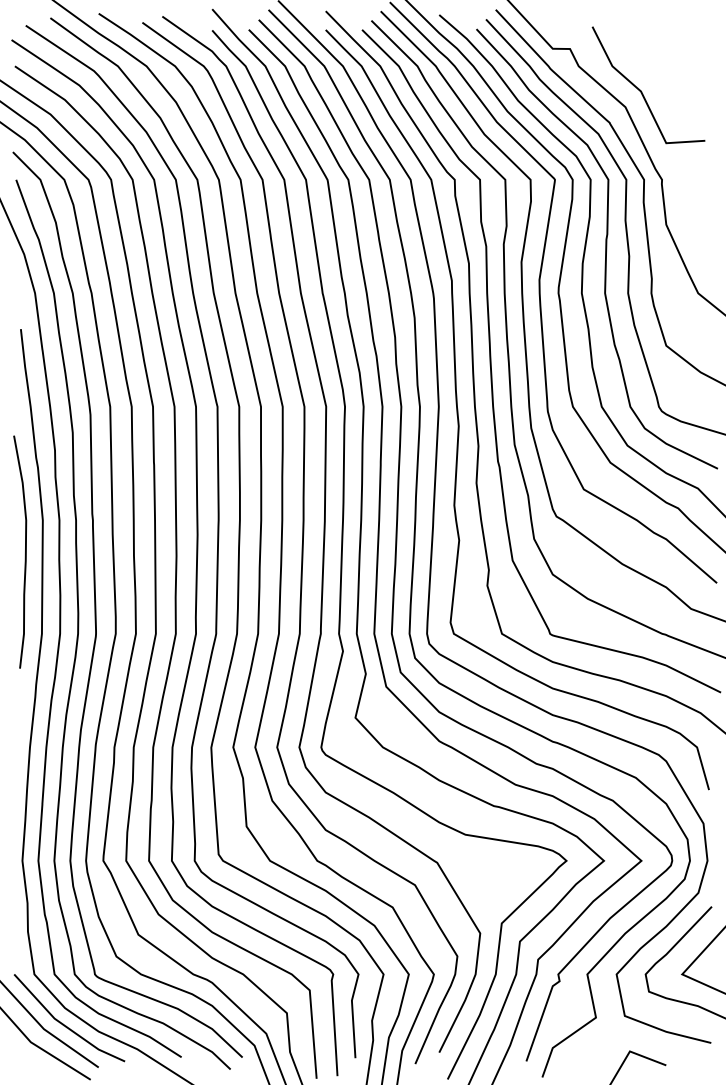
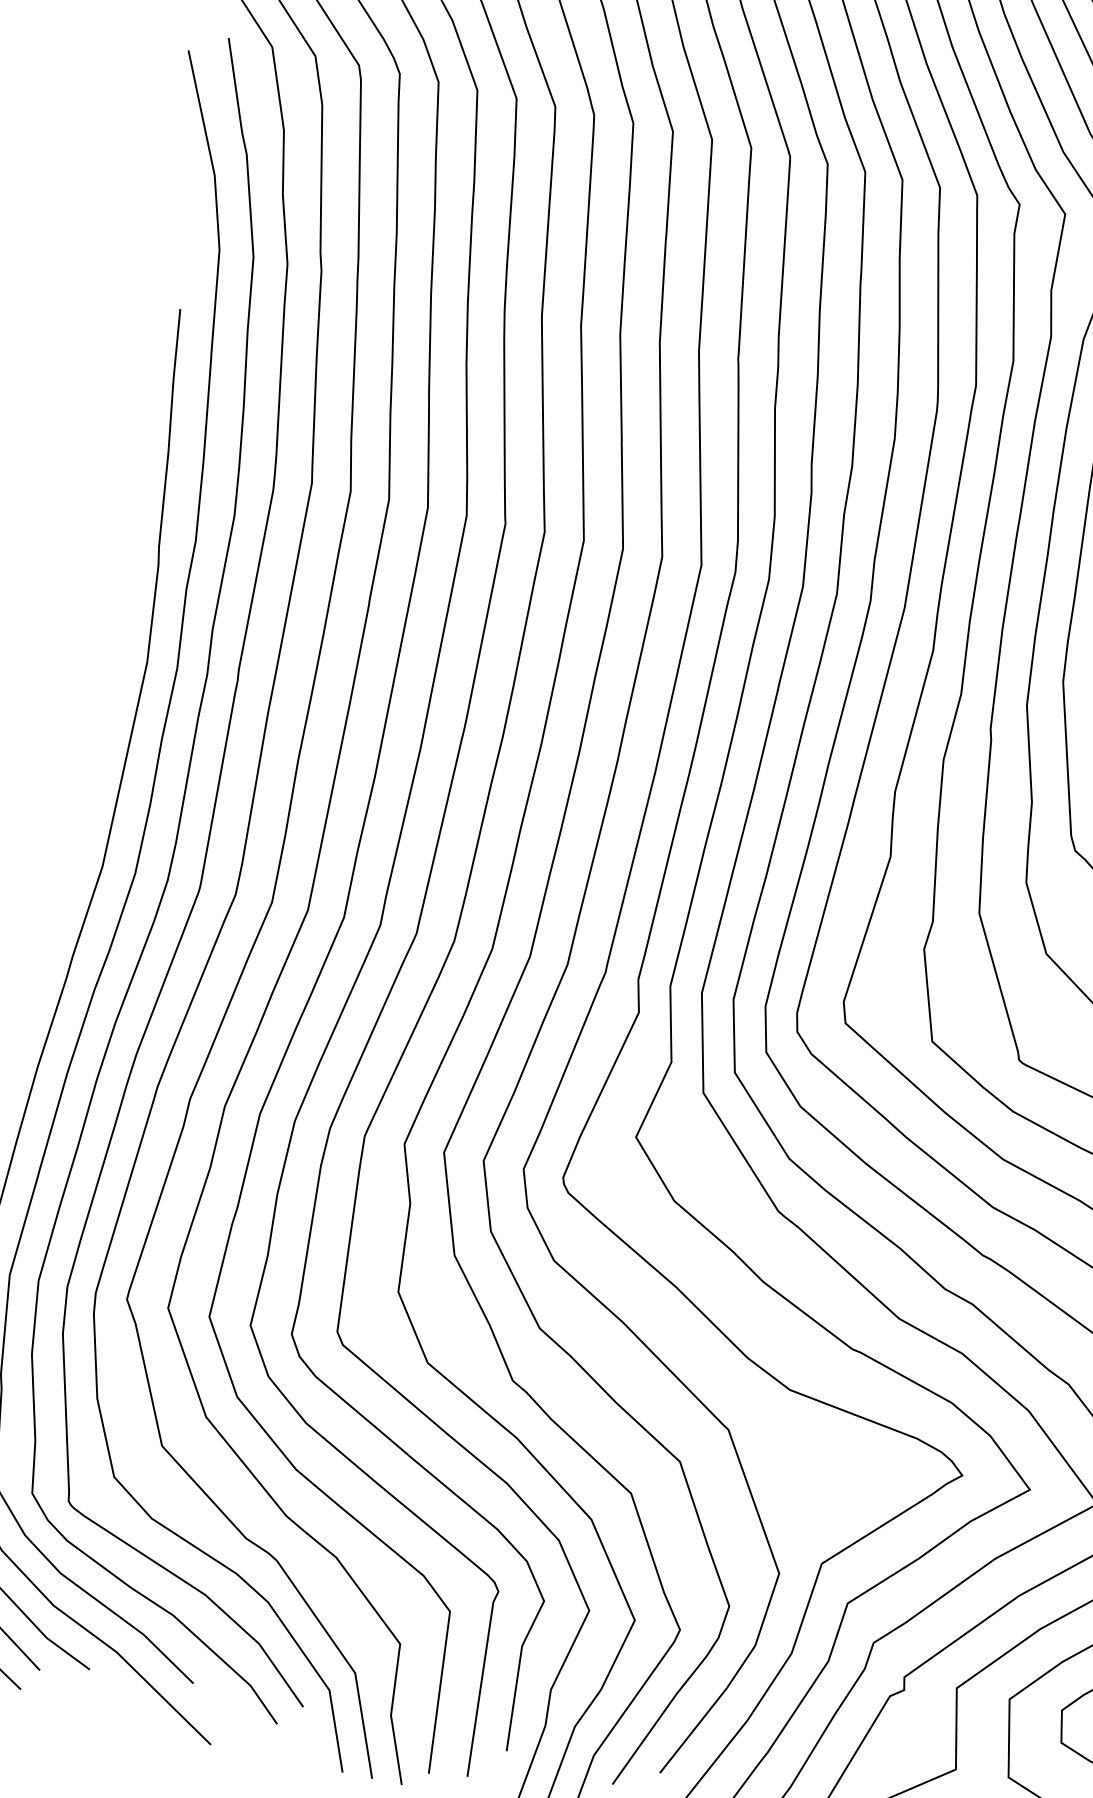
curve: (25, 551) -> (104, 711), removed

